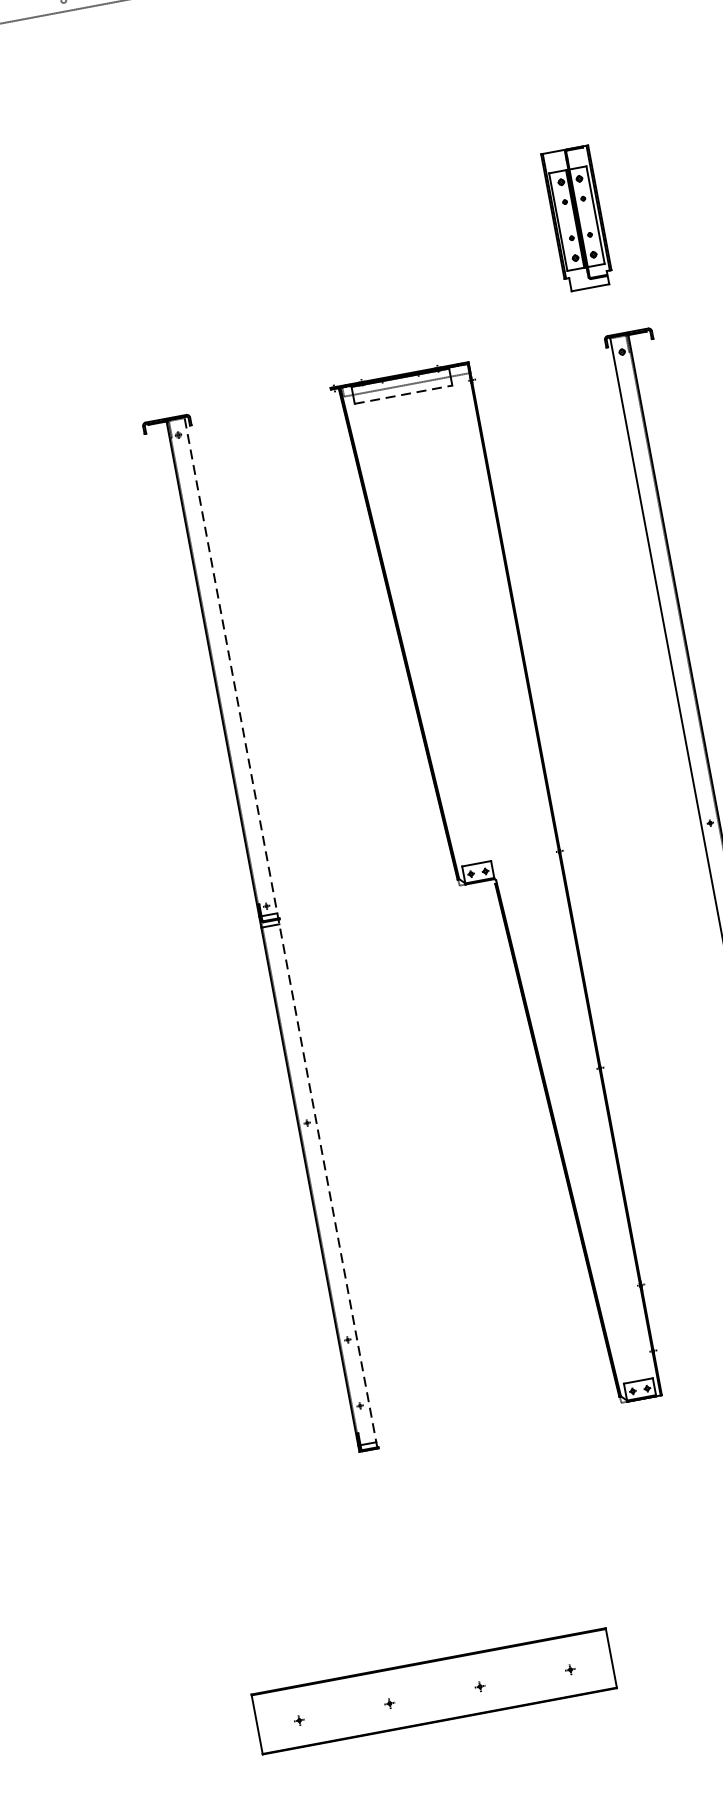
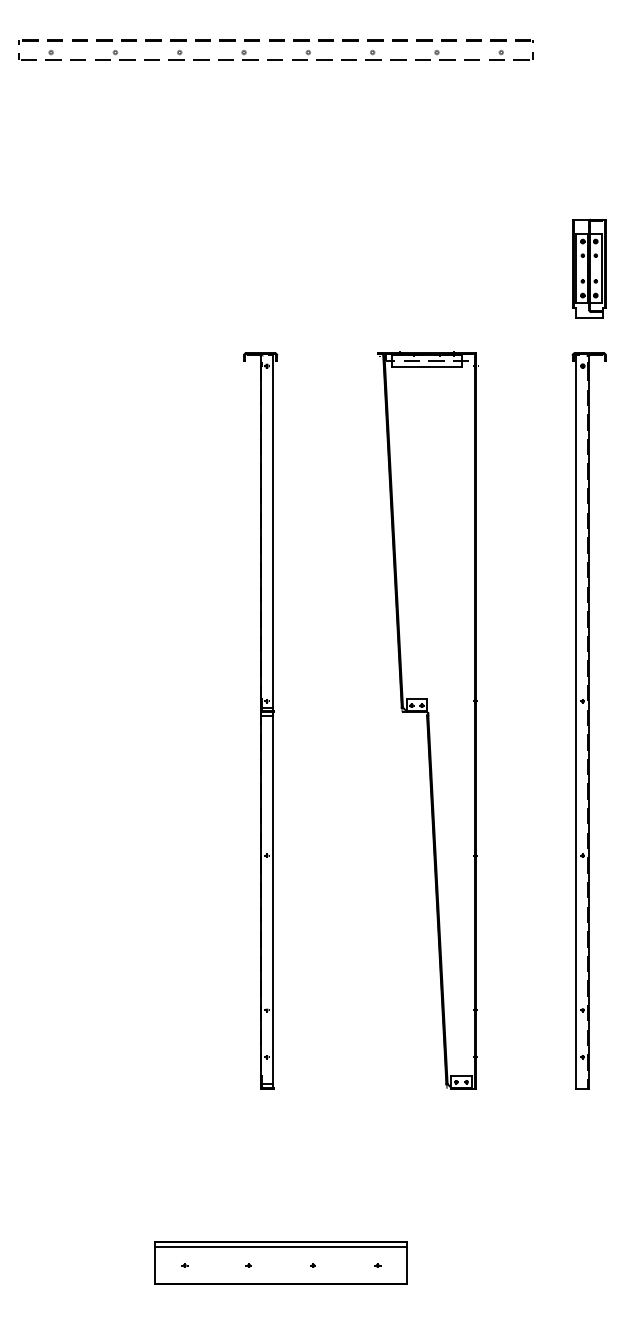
part: (577, 218) -> (589, 268), moved
line: (404, 394) -> (427, 367), dashed -> solid
line: (280, 932) -> (273, 721), dashed -> solid
line: (430, 1668) -> (281, 1246), added

